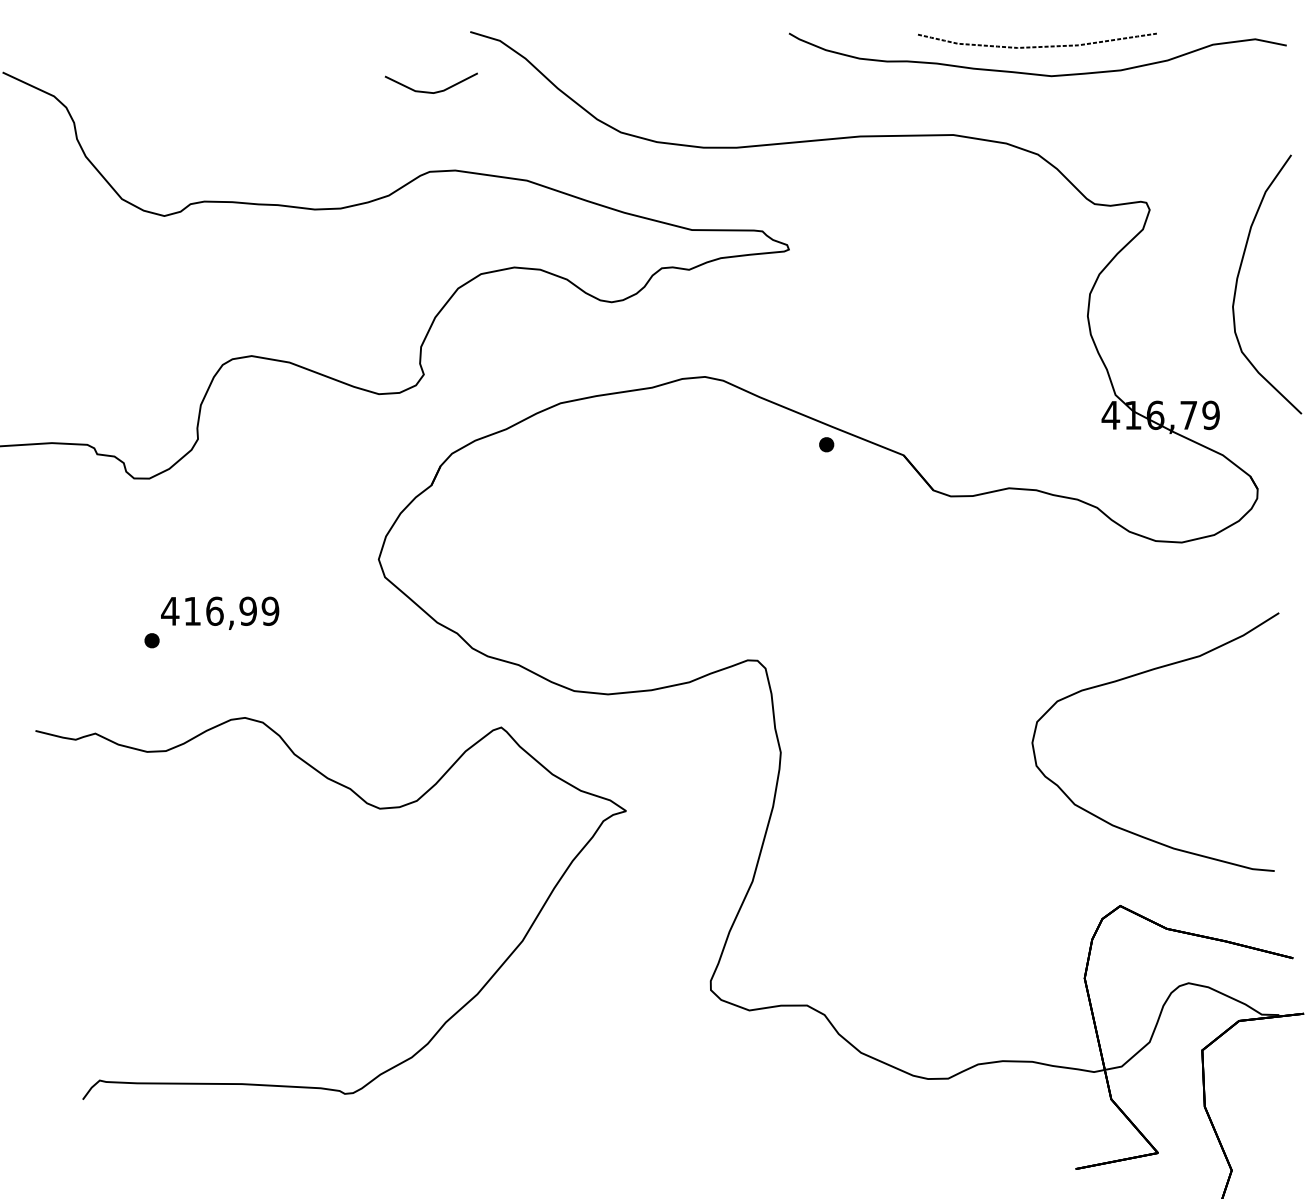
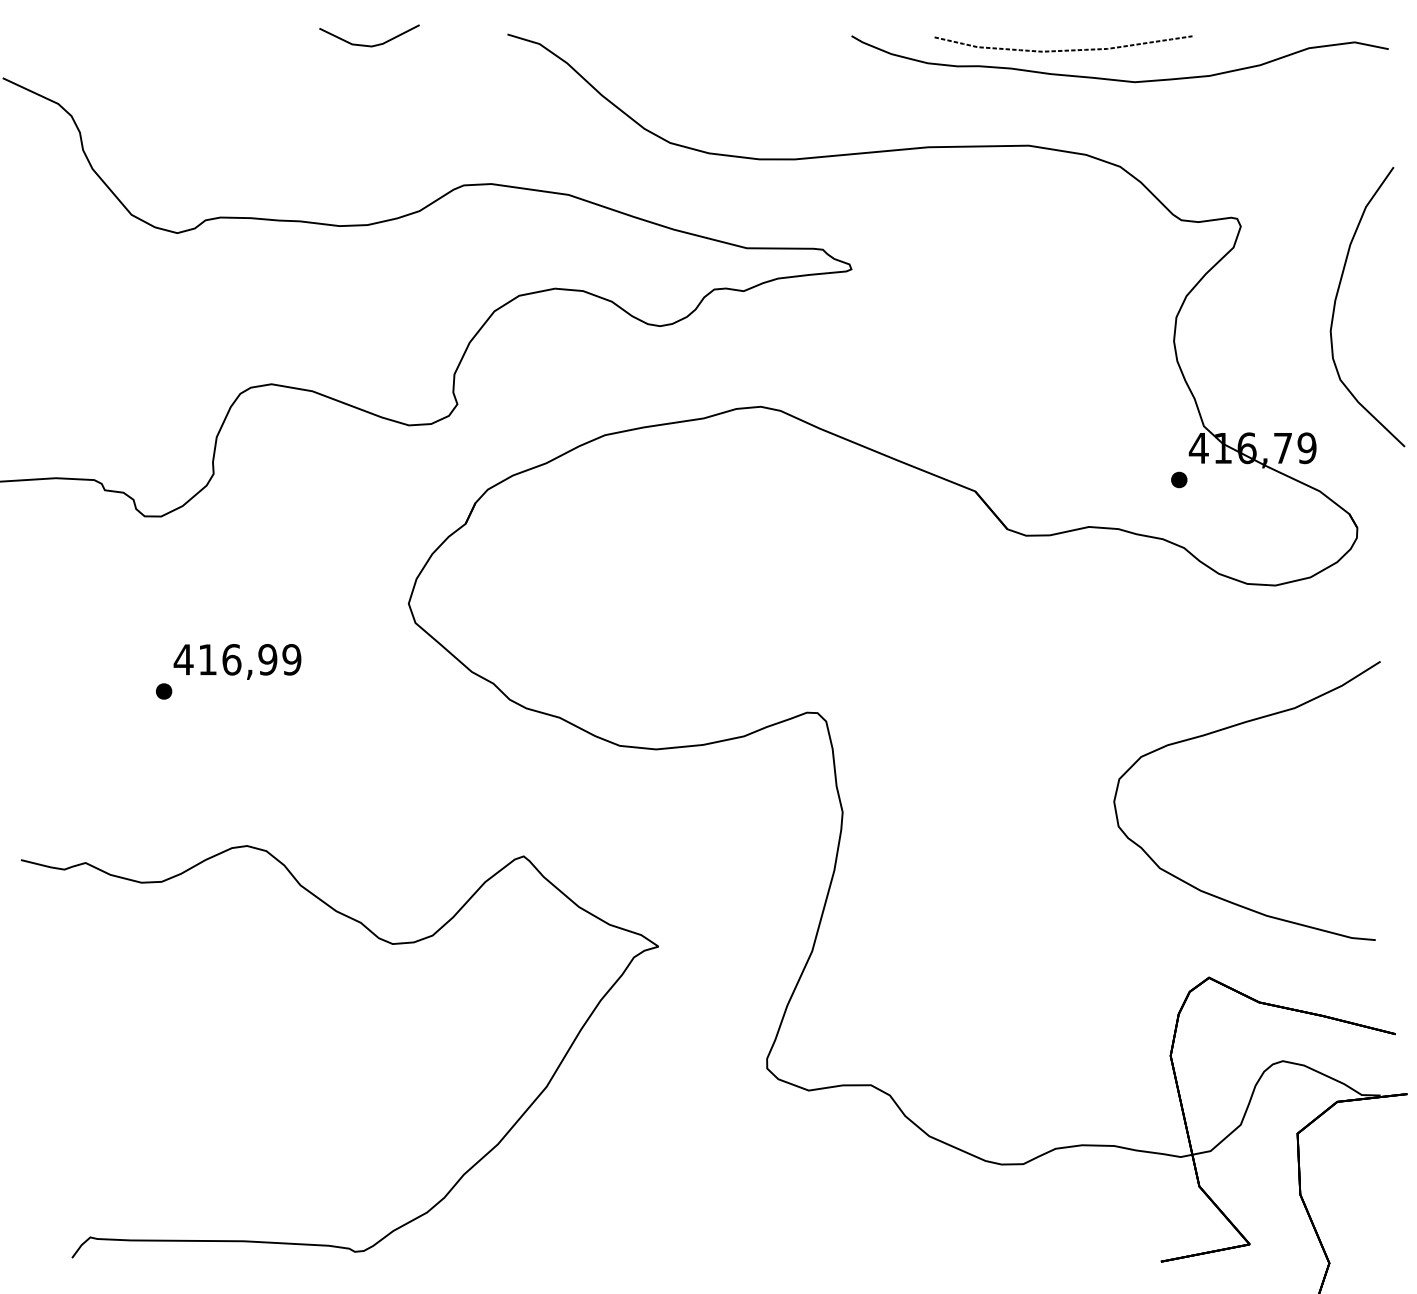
curve: (1036, 46) -> (1062, 50), moved
line: (430, 91) -> (368, 44), moved
part: (826, 444) -> (1179, 479), moved
curve: (371, 806) -> (383, 941), moved

